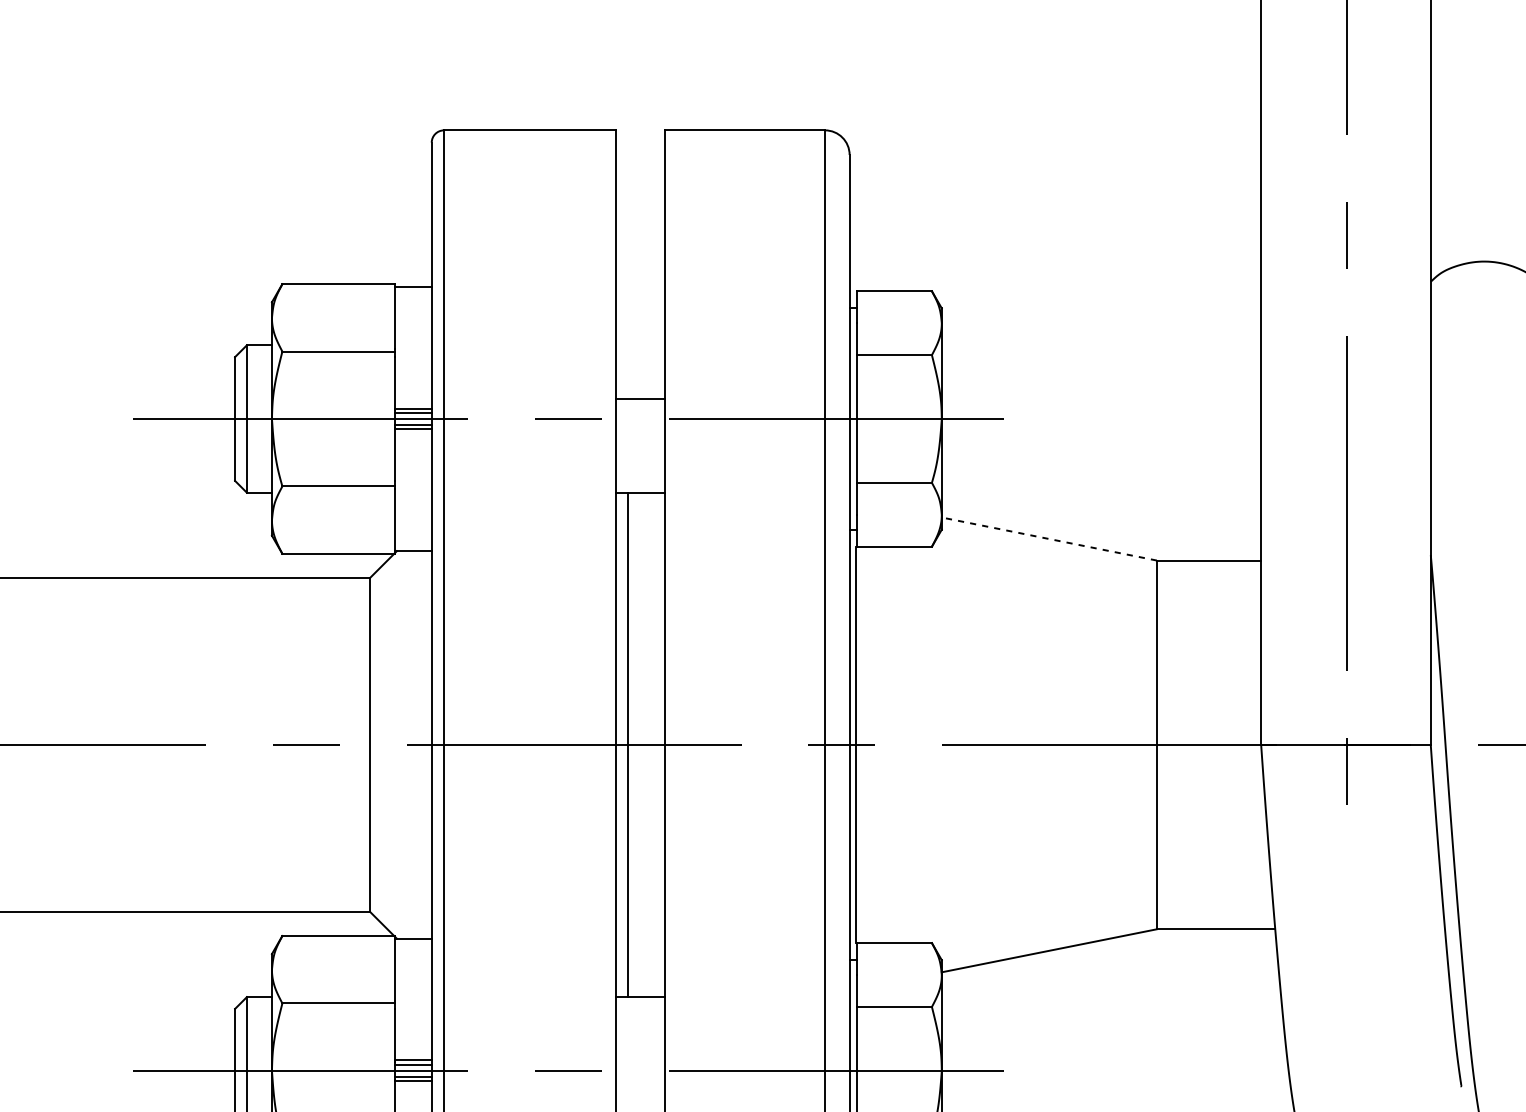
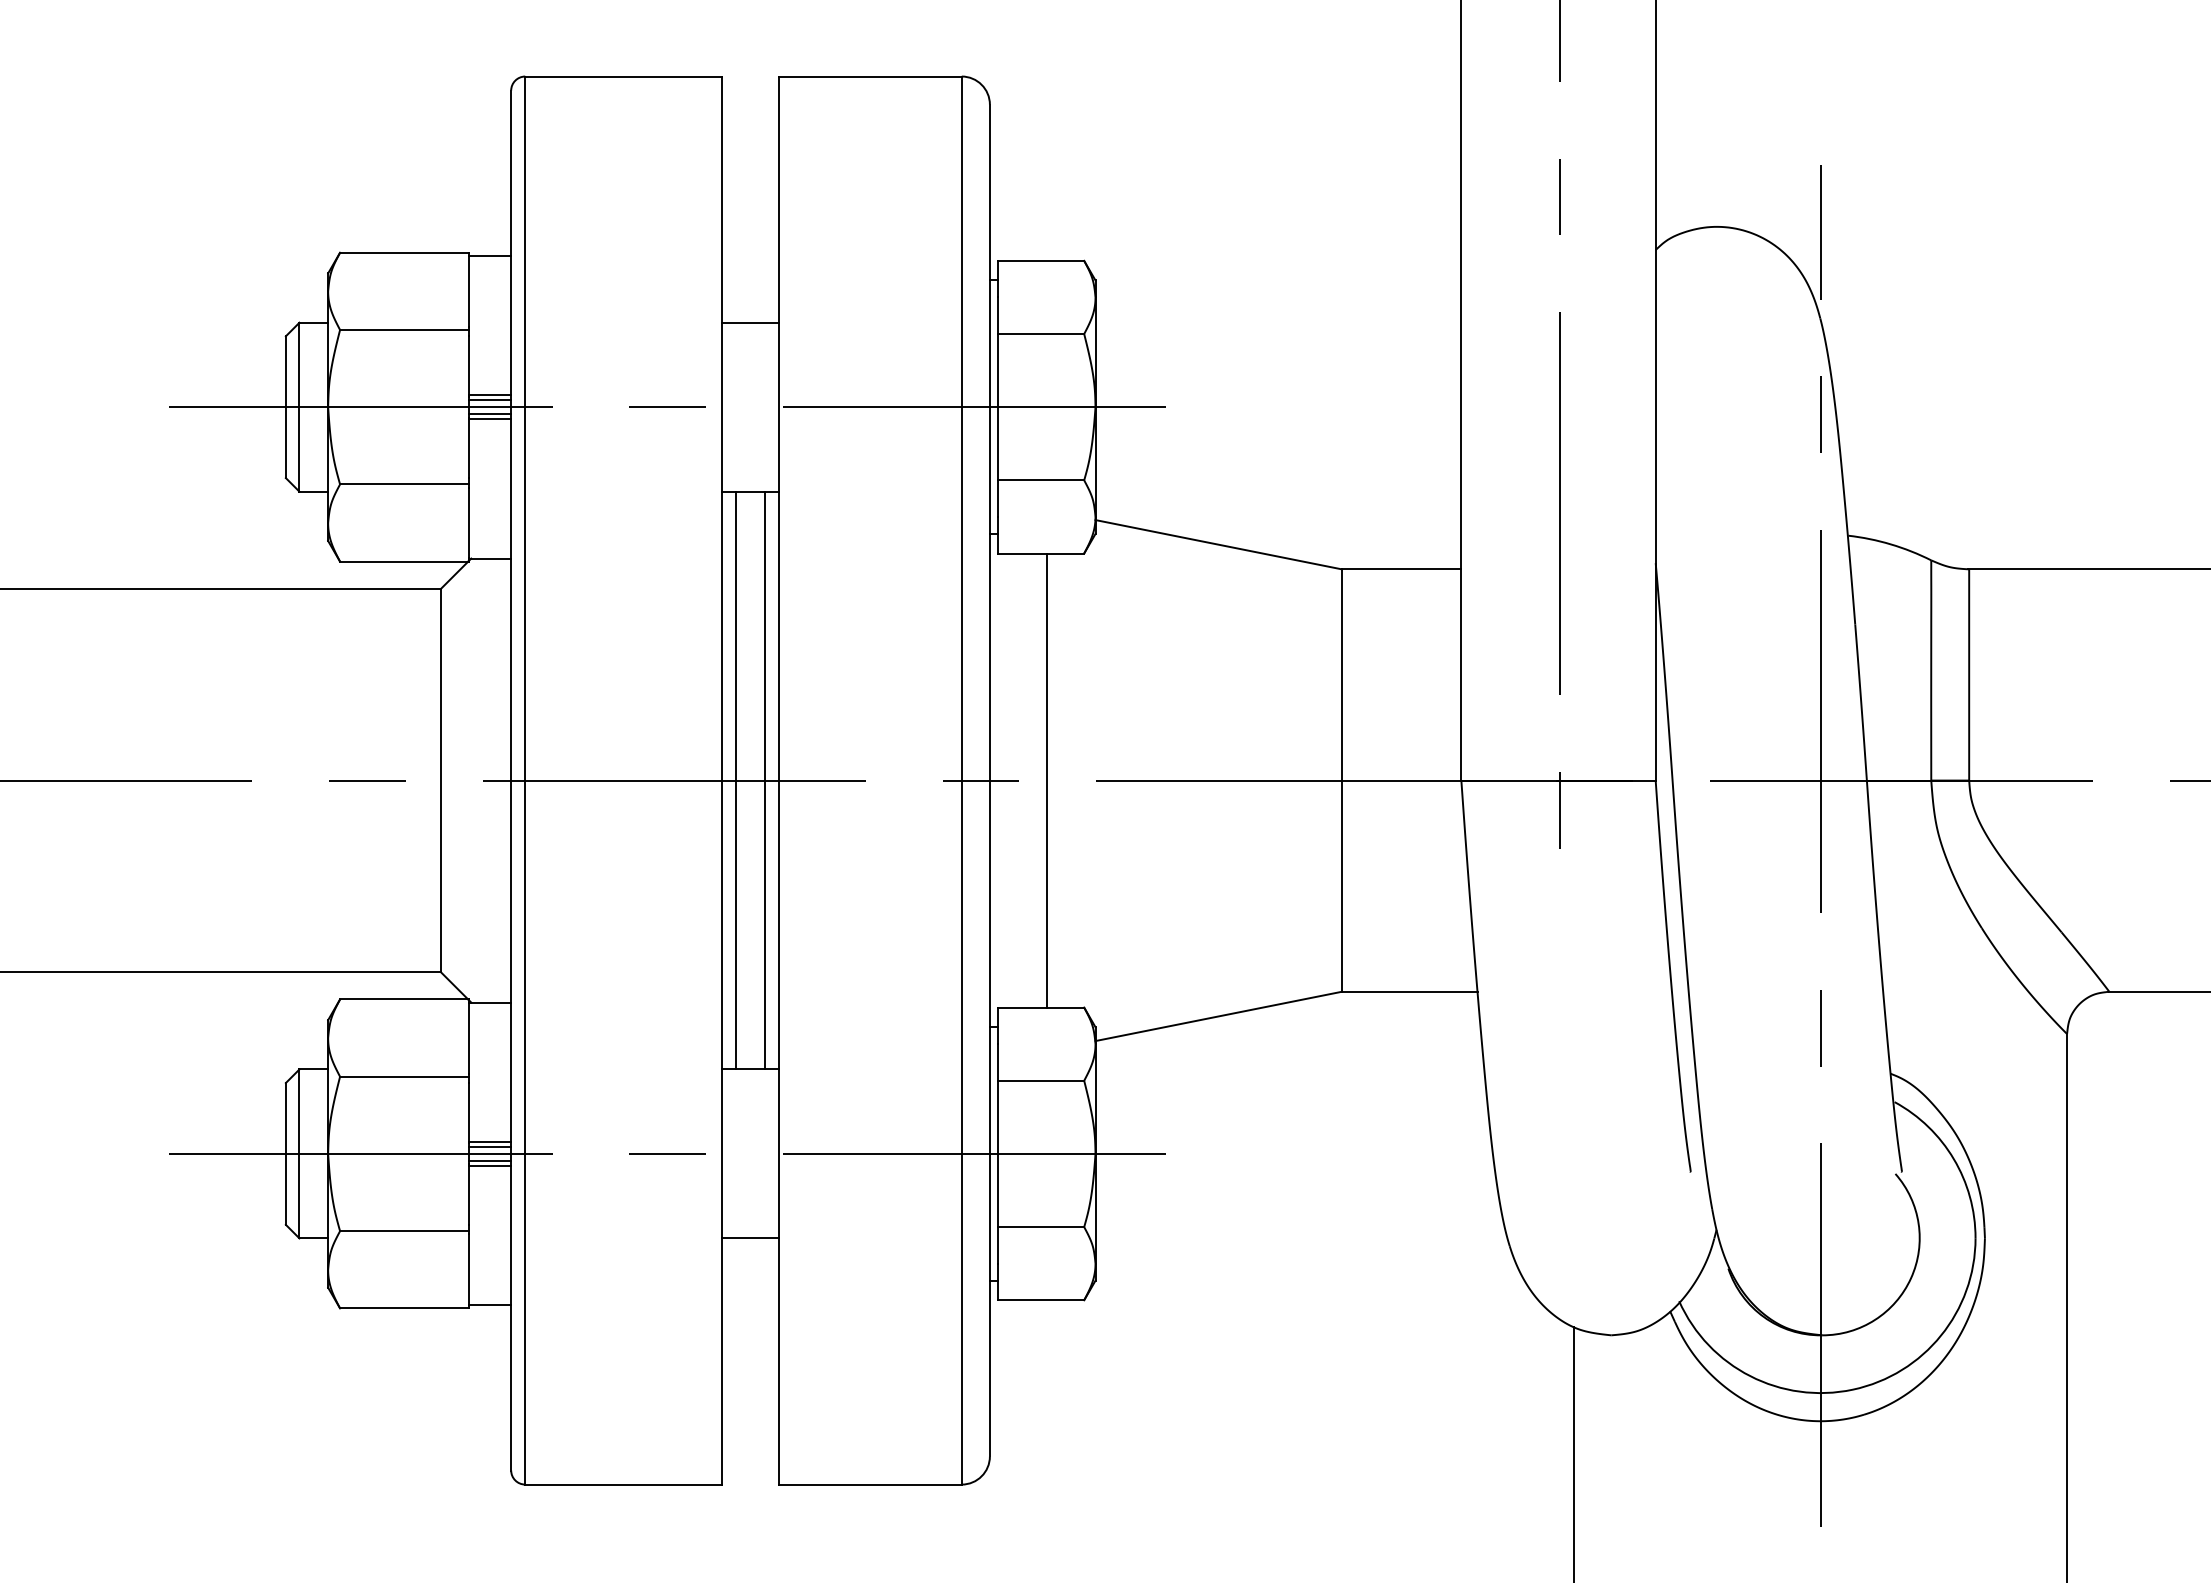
line: (640, 398) -> (750, 322), moved
line: (1049, 538) -> (1218, 544), dashed -> solid
line: (652, 744) -> (764, 780), added
line: (856, 744) -> (1046, 780), moved

